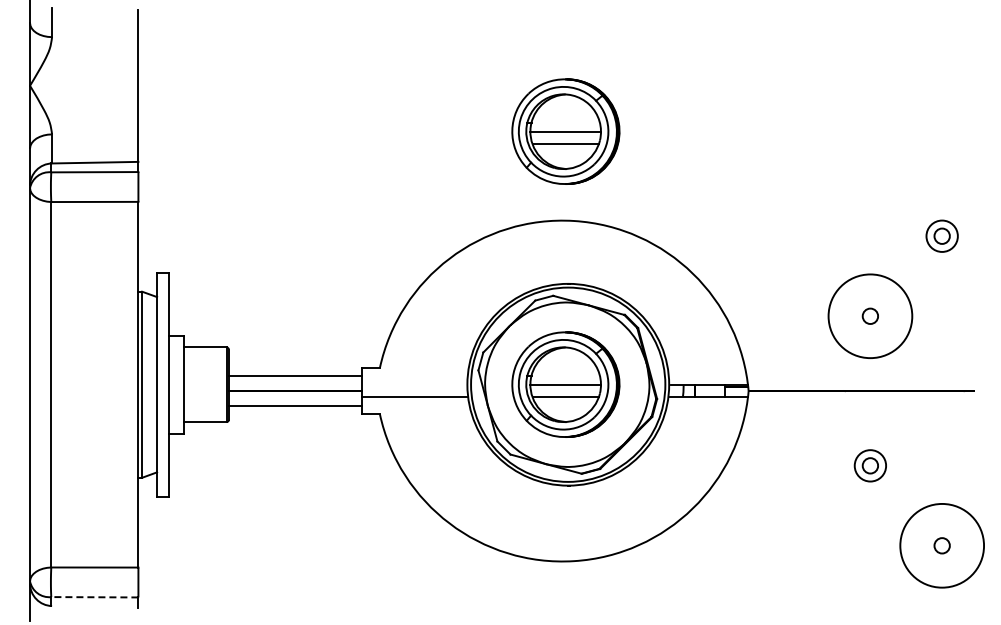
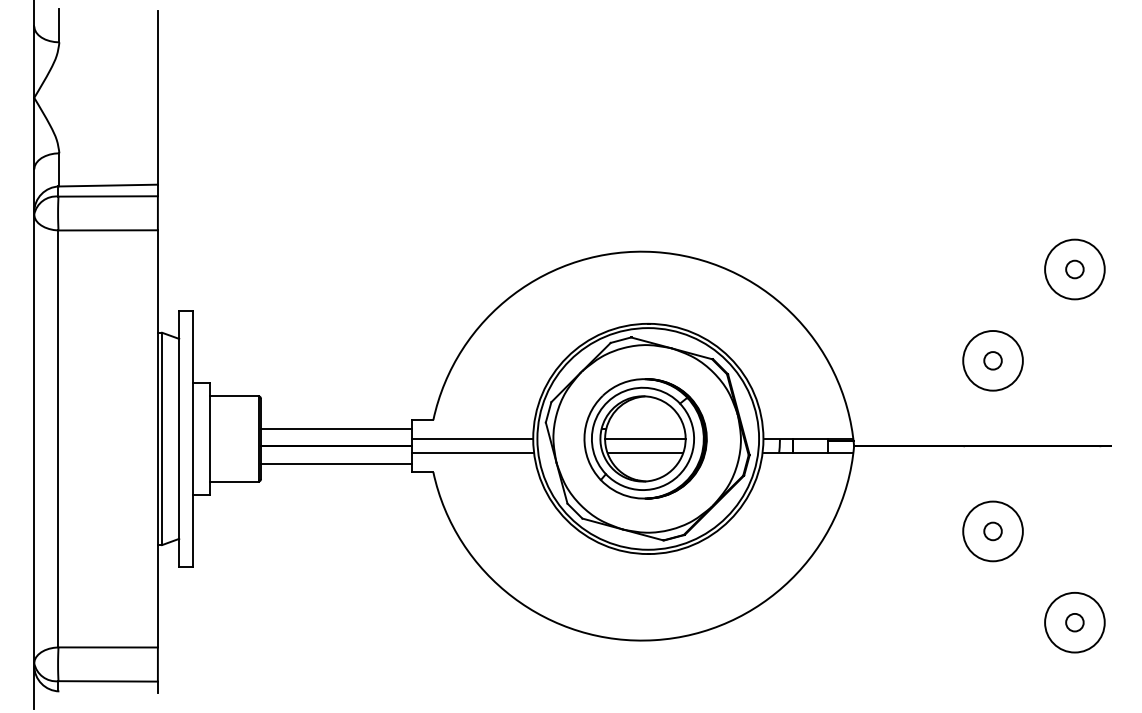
part: (565, 131) -> (645, 149), removed
circle: (942, 236) -> (1075, 269), size x1.67
circle: (870, 316) -> (993, 361), size x0.62
line: (414, 385) -> (472, 439), added
circle: (870, 465) -> (993, 531), size x1.67
circle: (942, 545) -> (1075, 622), size x0.62
line: (94, 597) -> (107, 681), dashed -> solid

